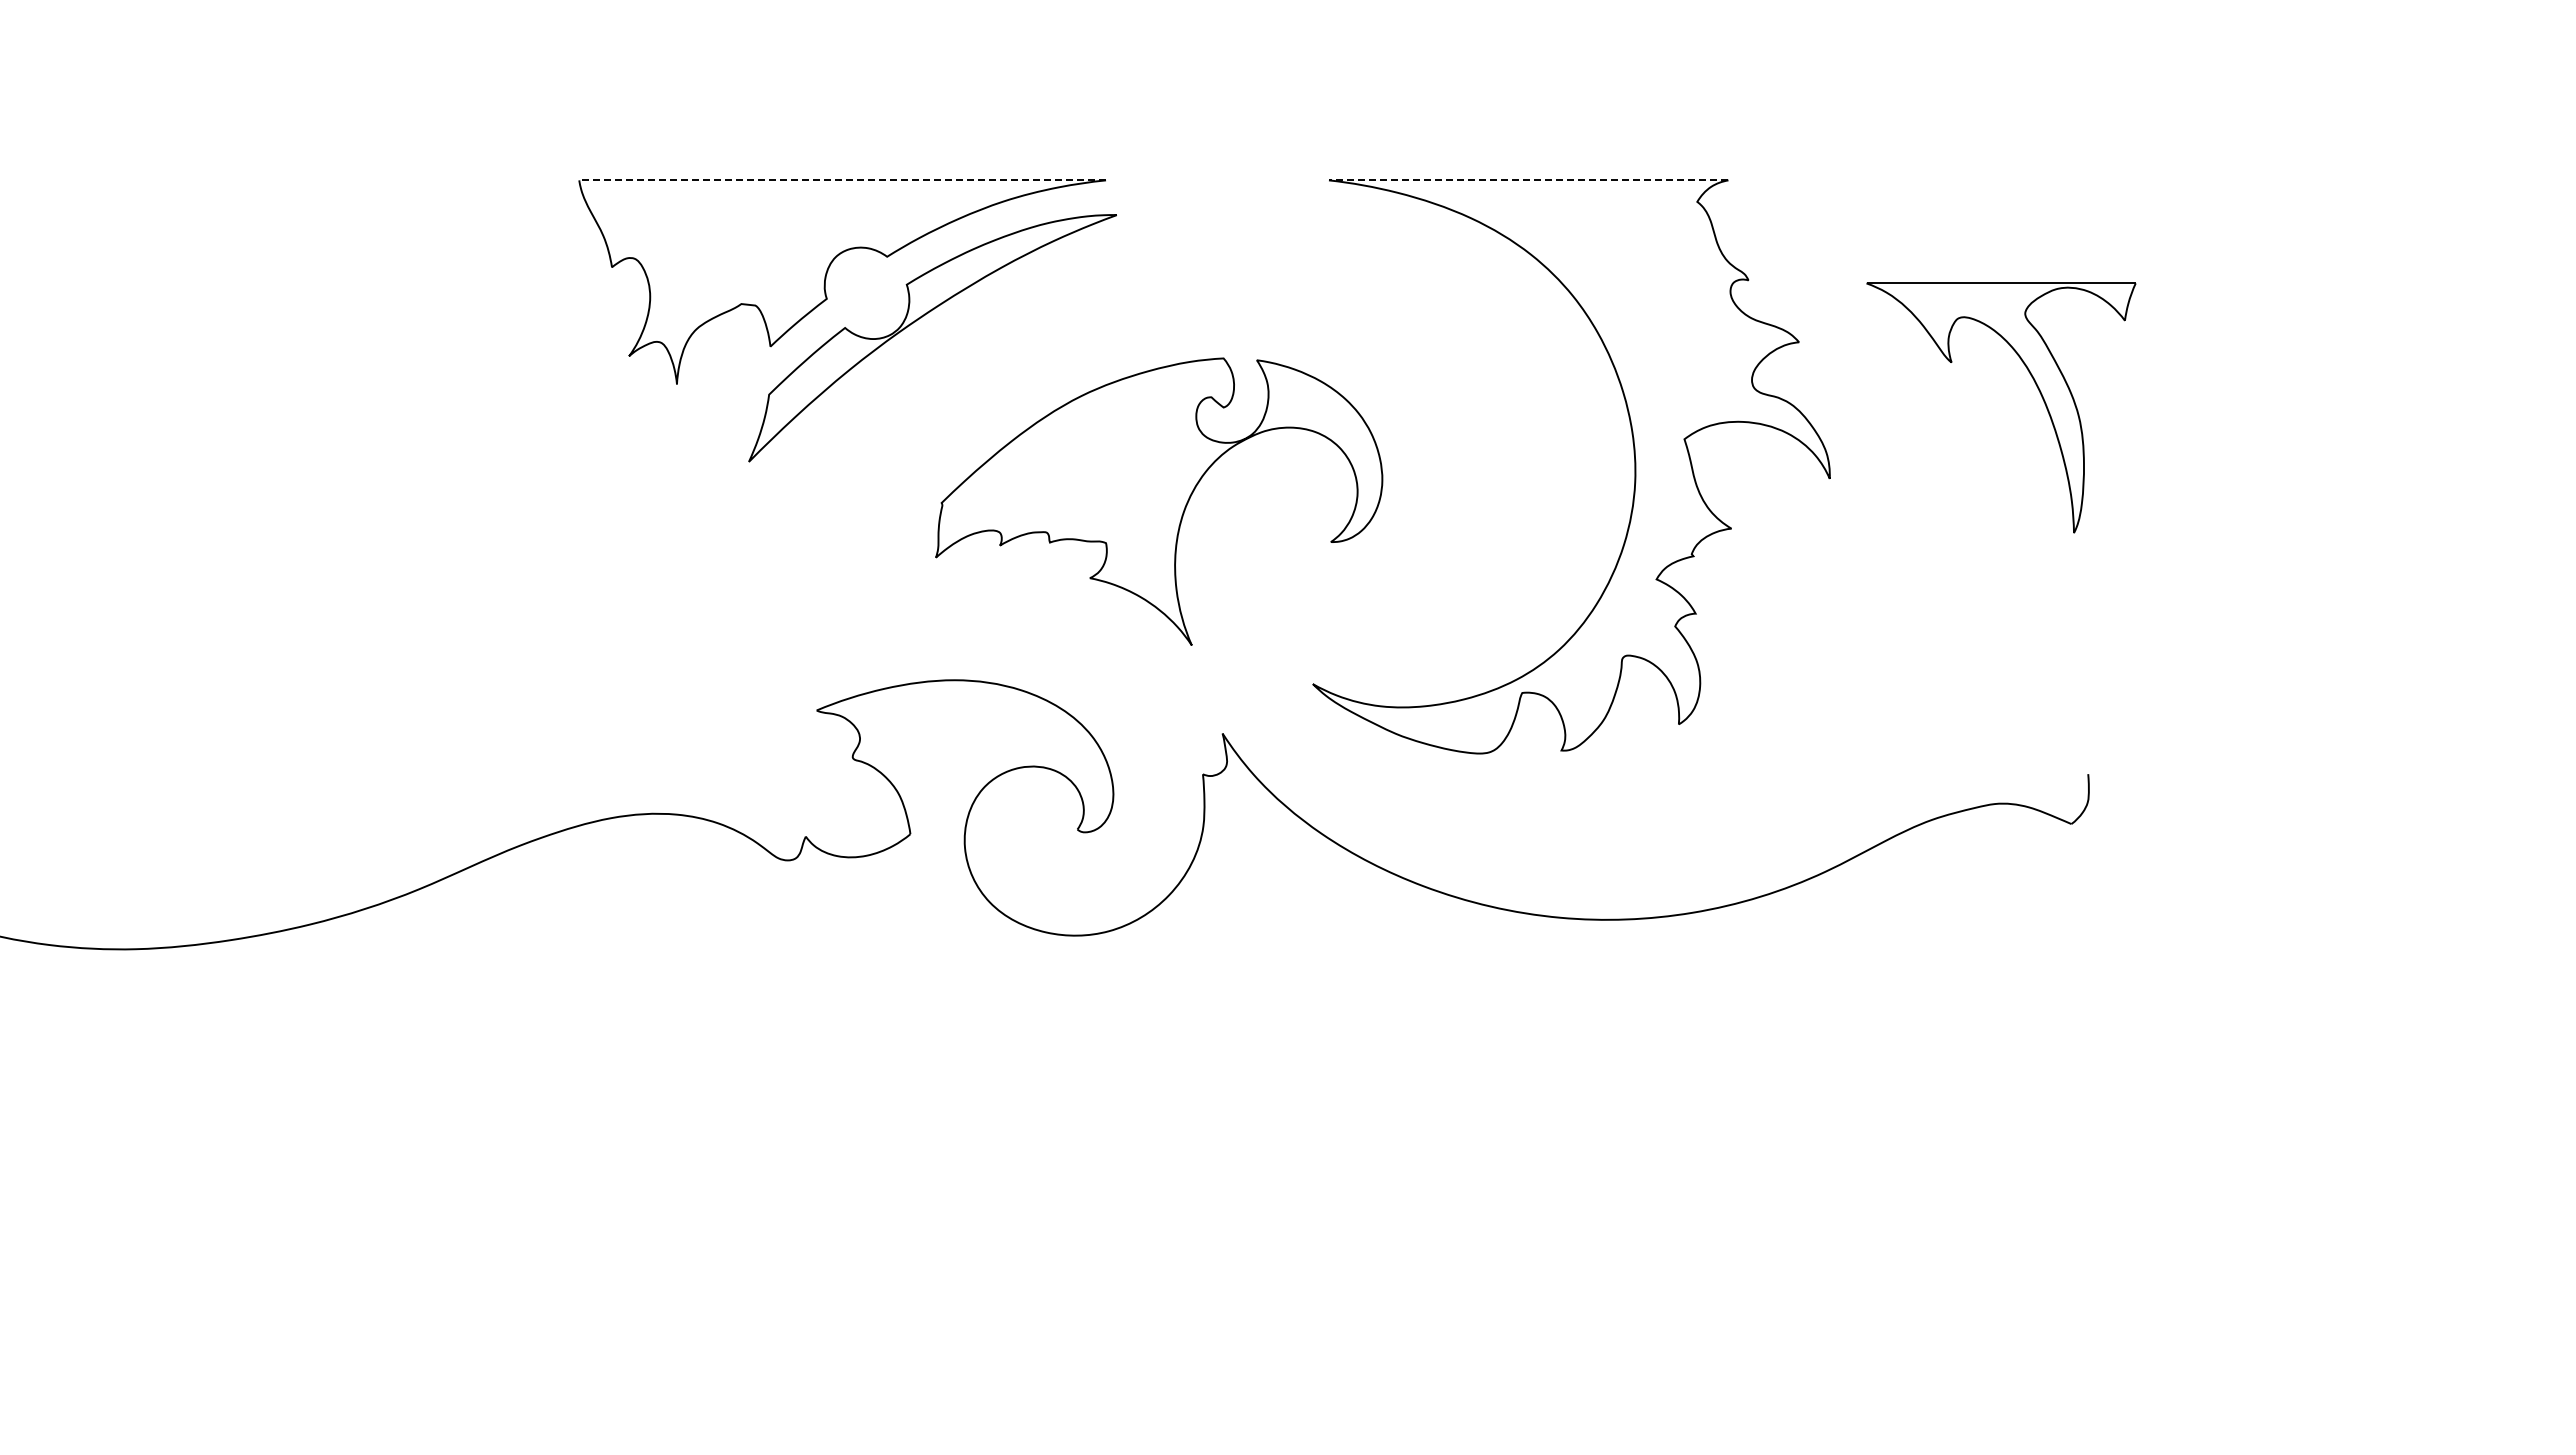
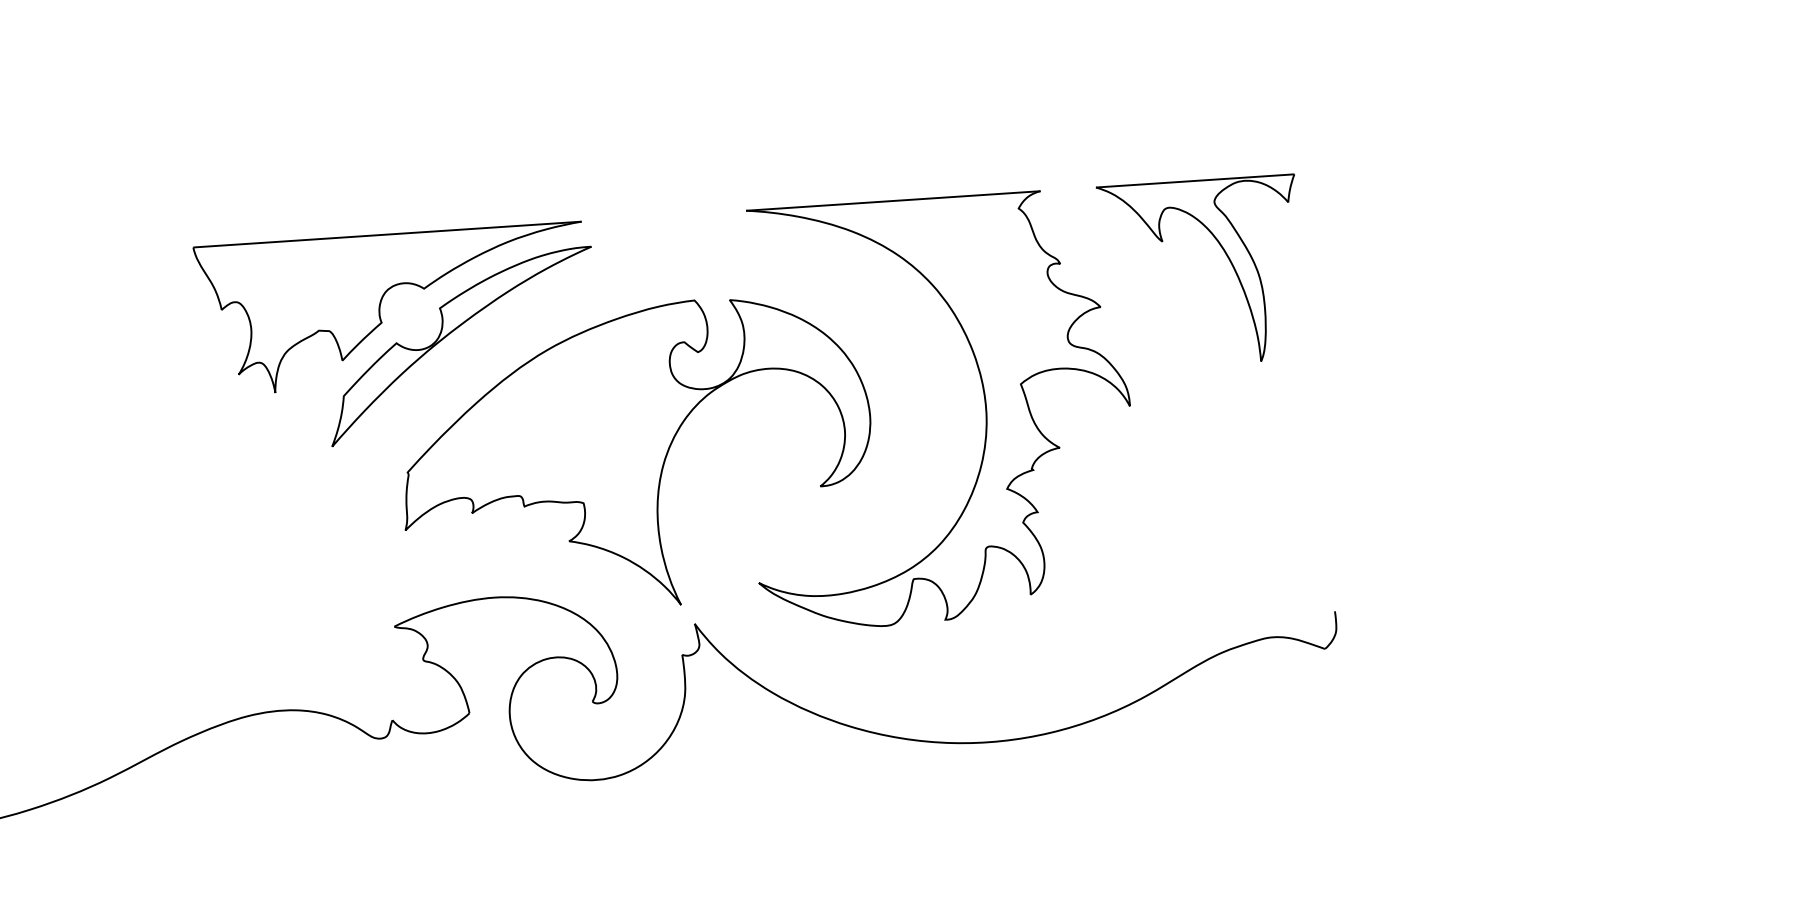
line: (842, 180) -> (387, 234), dashed -> solid
line: (1528, 180) -> (893, 201), dashed -> solid
part: (2037, 388) -> (1227, 256), moved
part: (1158, 501) -> (636, 455), size x1.43

